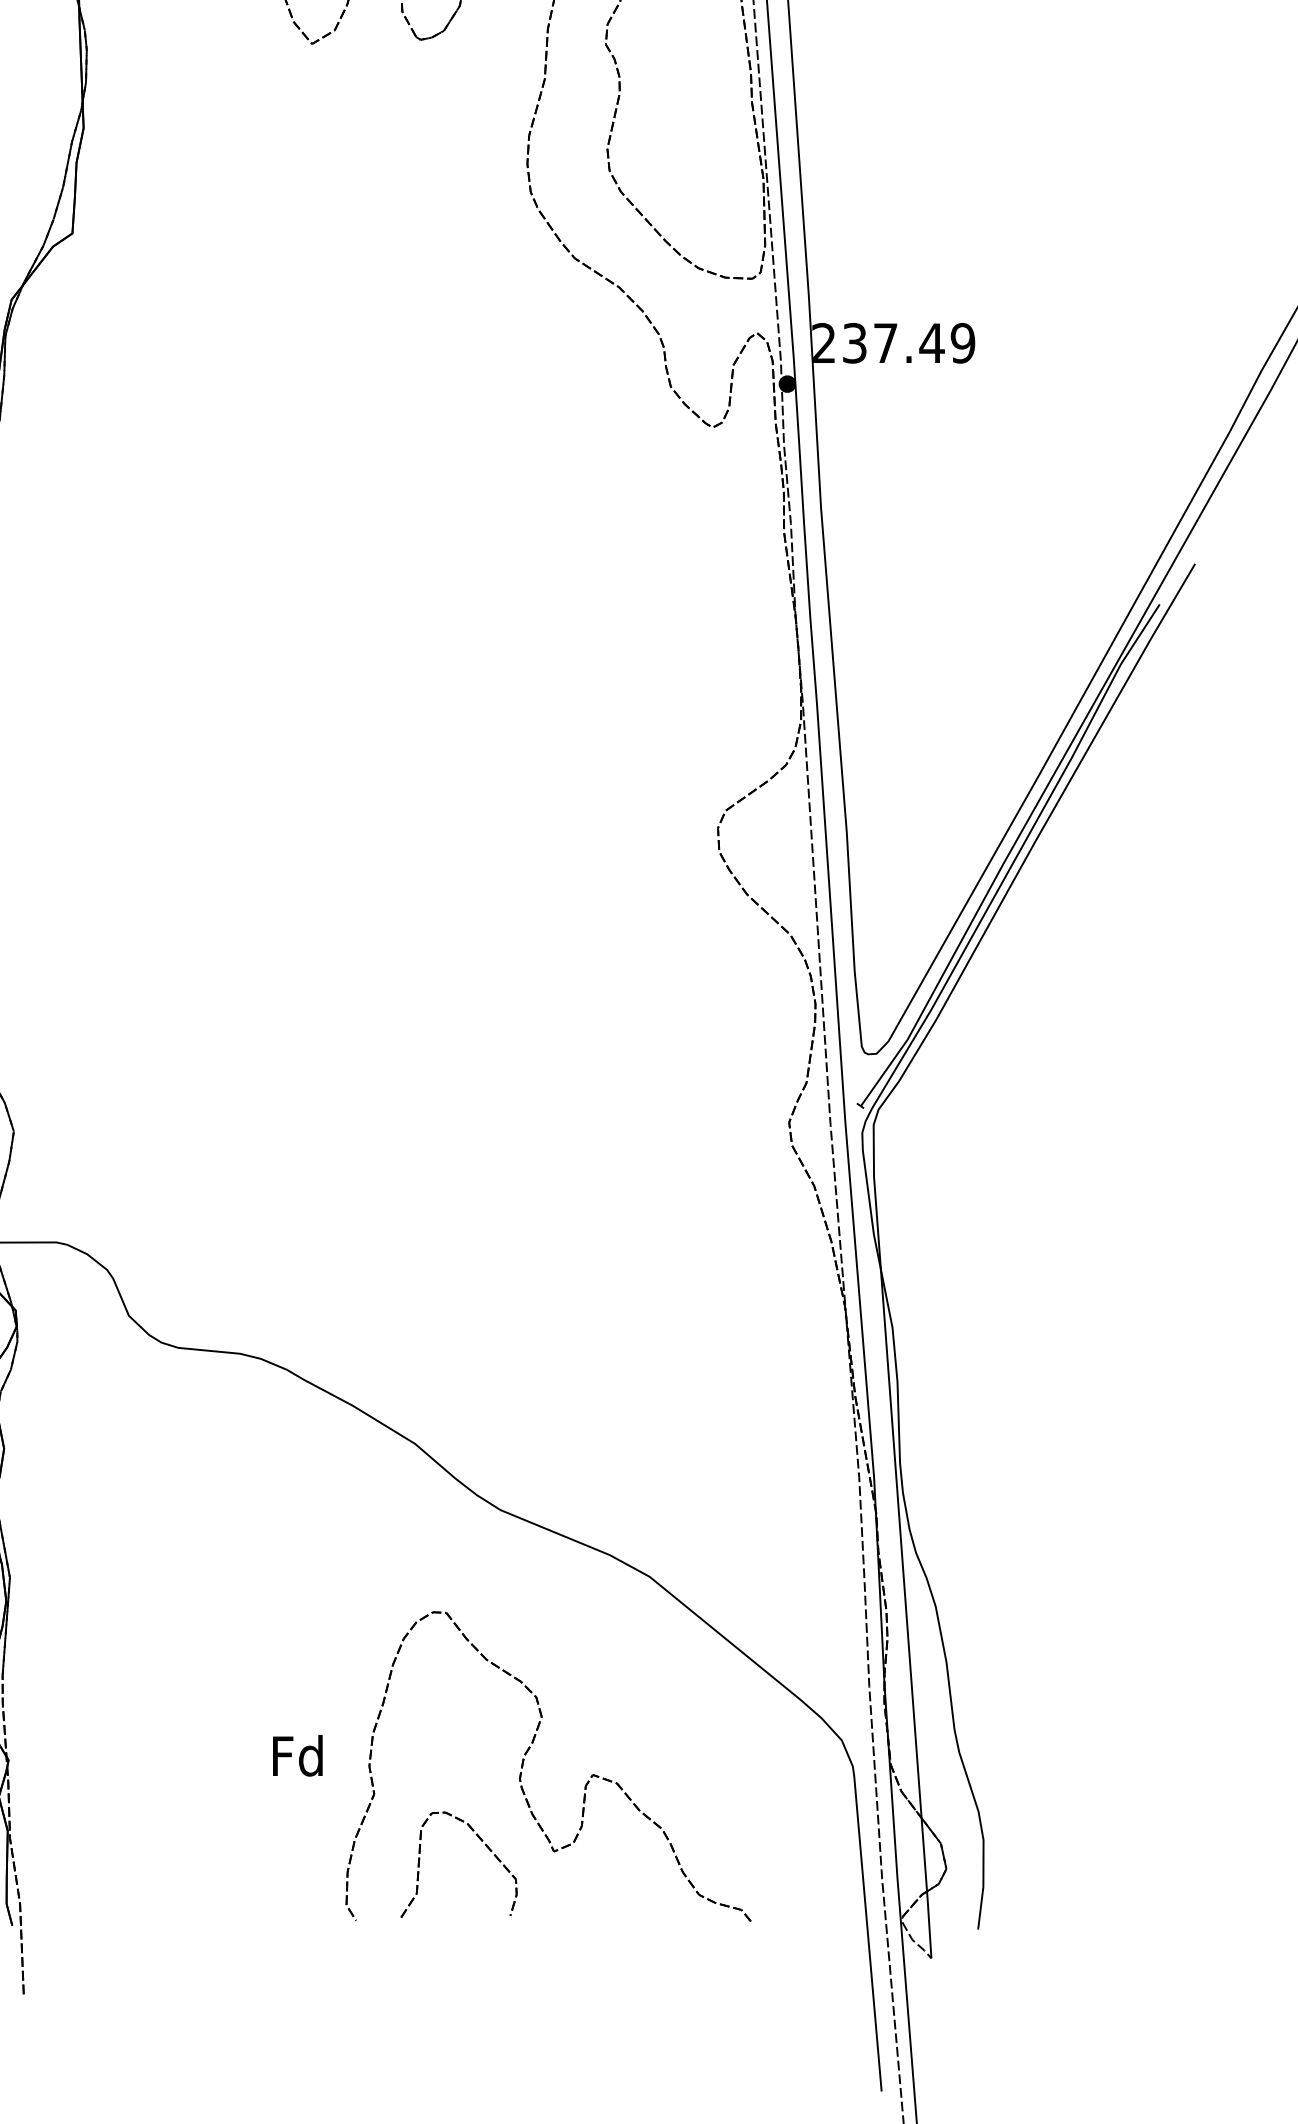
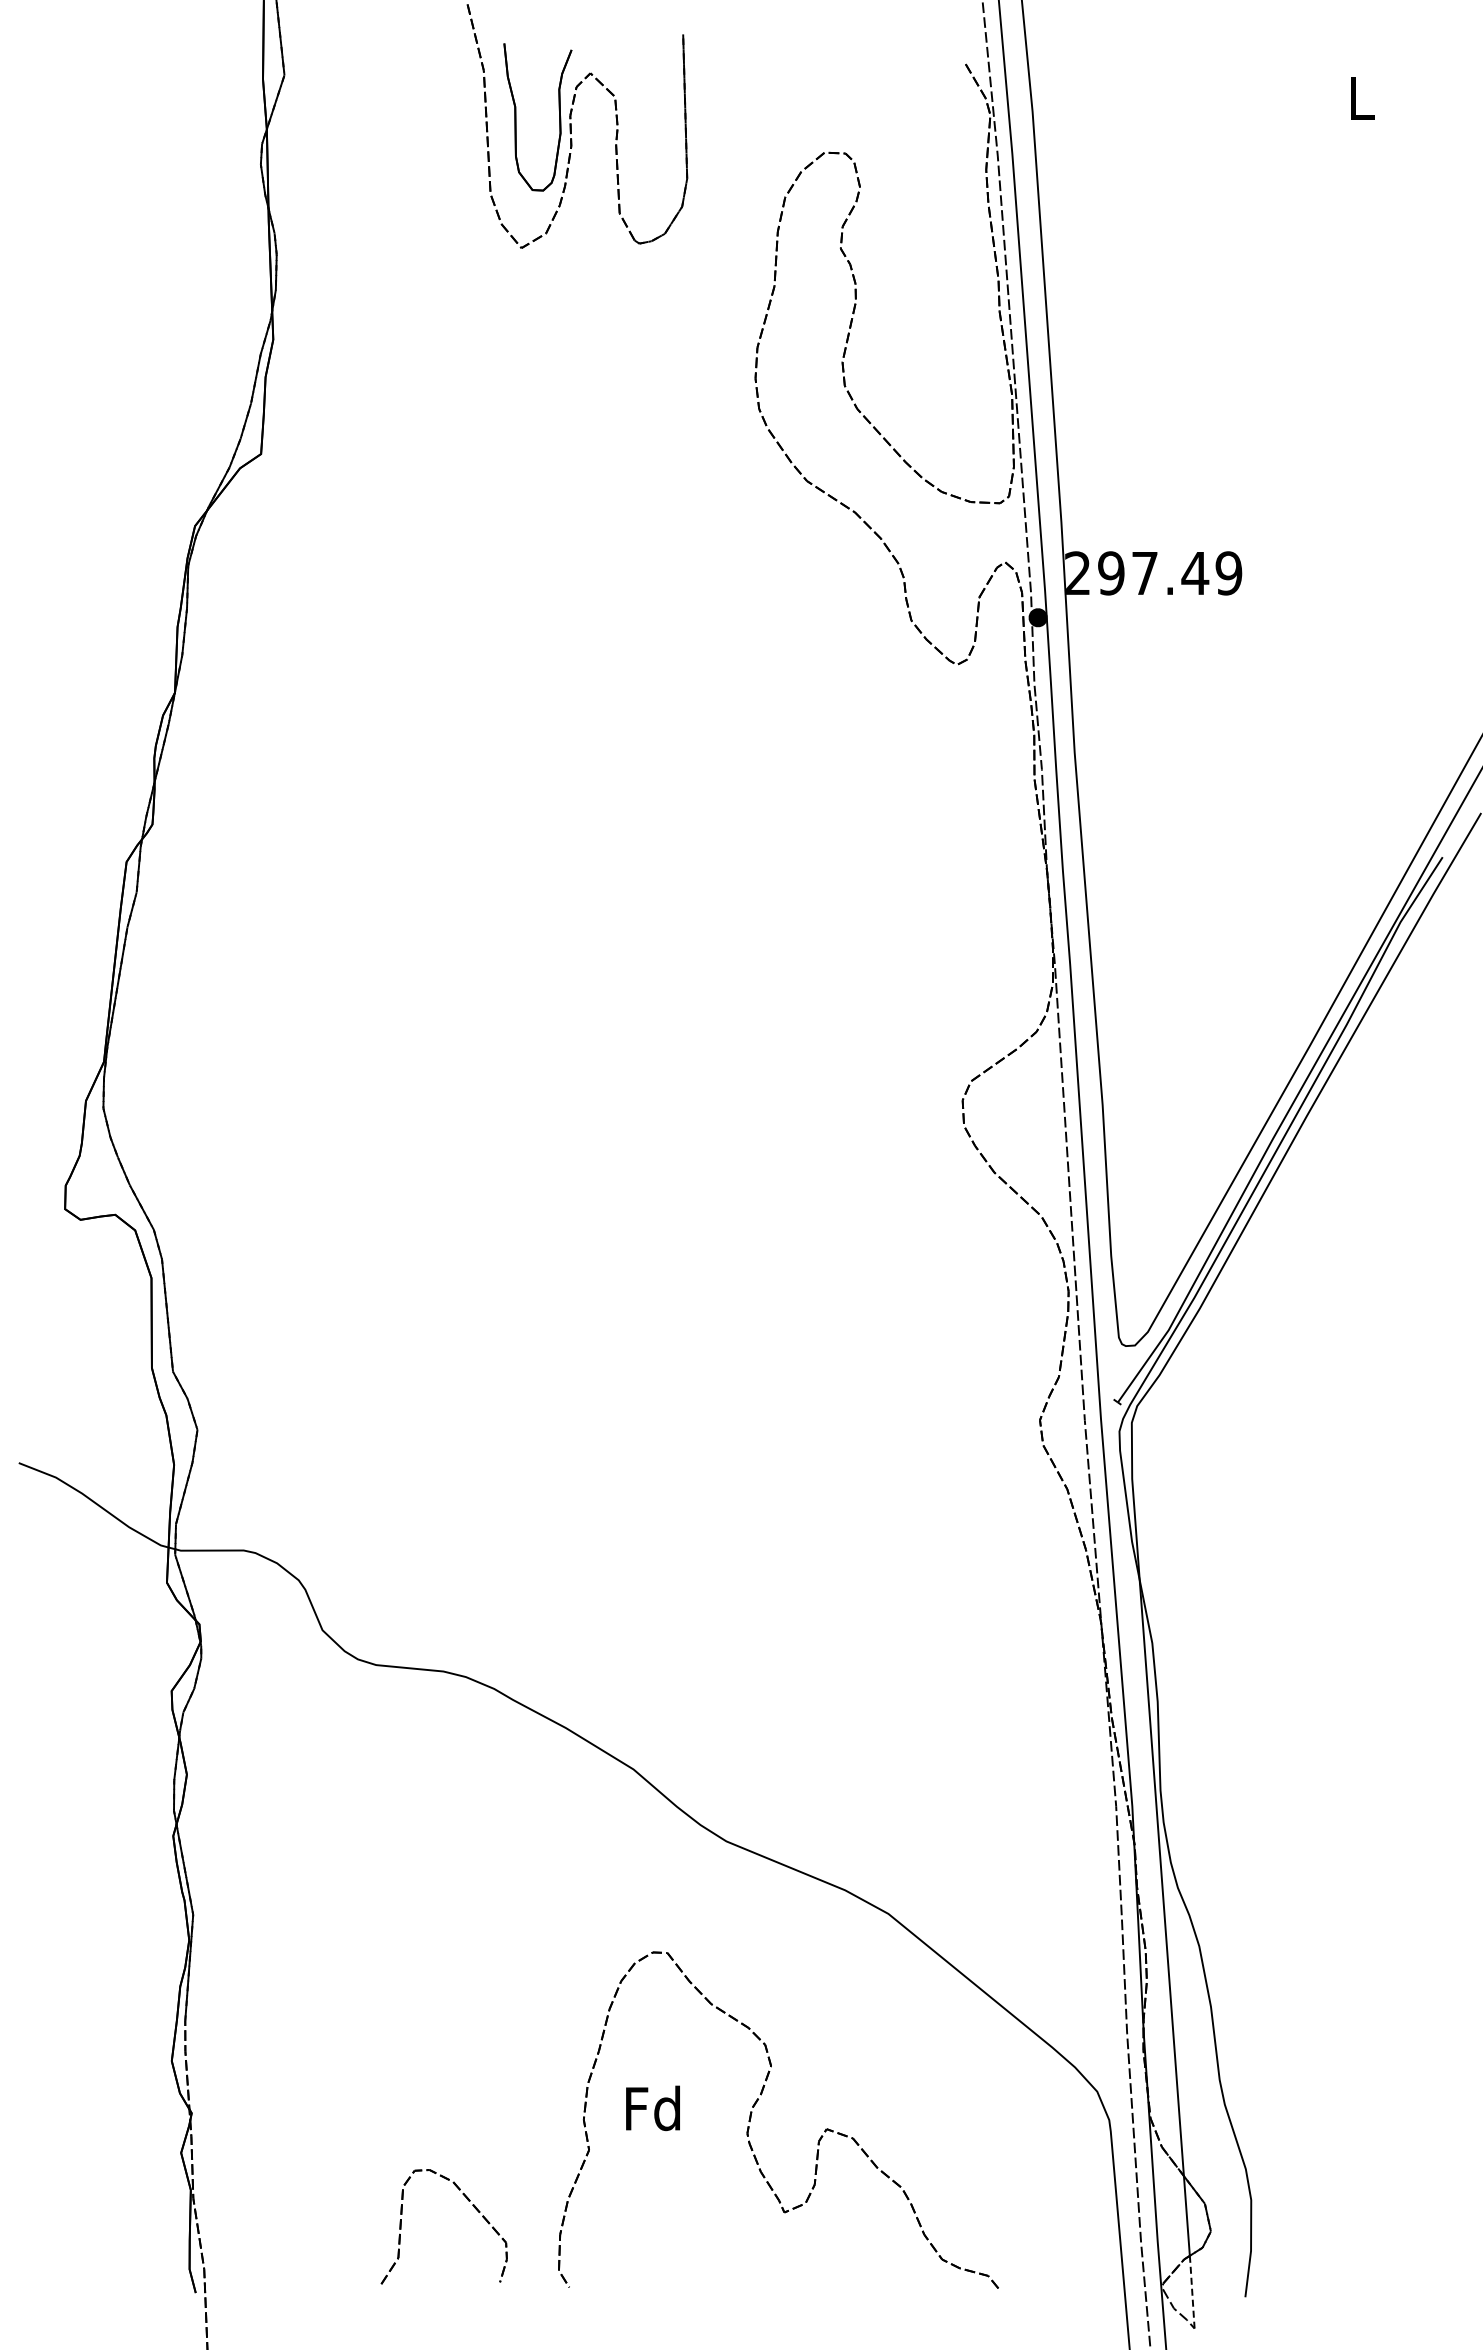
text: (854, 343) -> (1111, 573), 237.49 -> 297.49
text: (297, 1755) -> (652, 2108), moved
part: (481, 1841) -> (468, 2201), moved
line: (929, 1925) -> (1192, 2292), solid -> dashed

